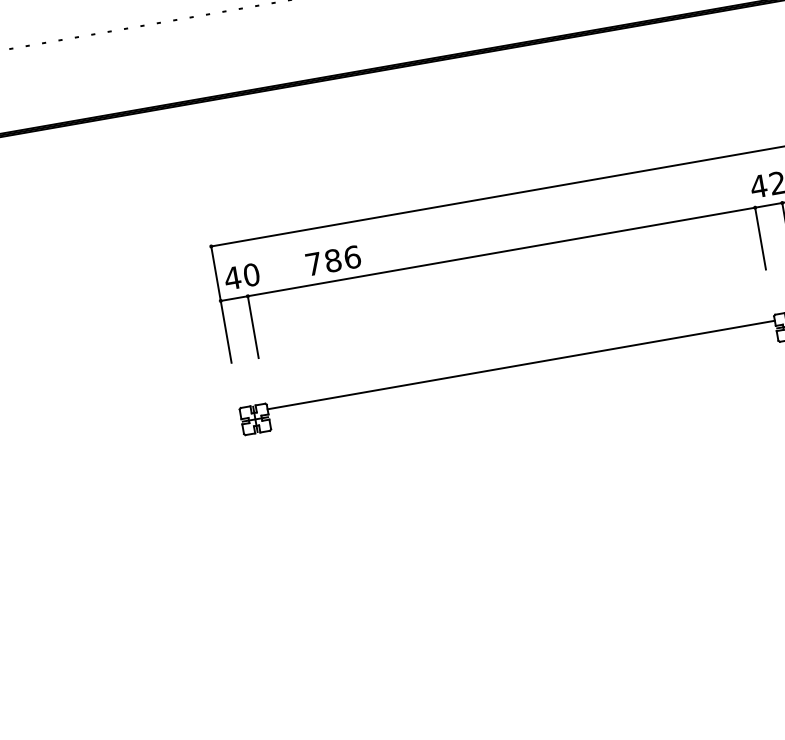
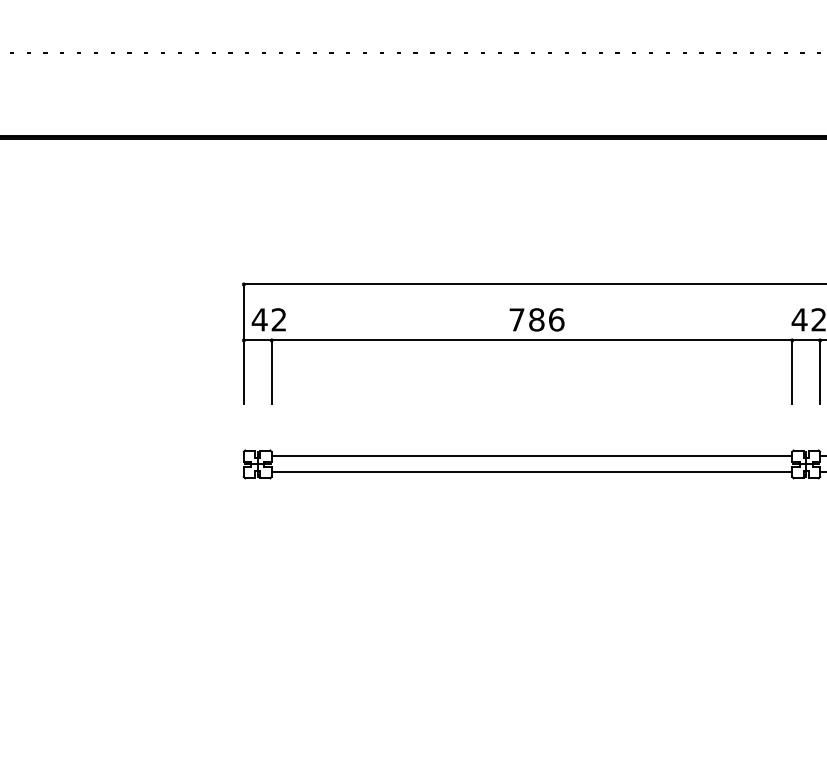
text: (332, 260) -> (536, 319), moved
text: (250, 274) -> (278, 319), 40 -> 42
line: (523, 380) -> (531, 472), added

